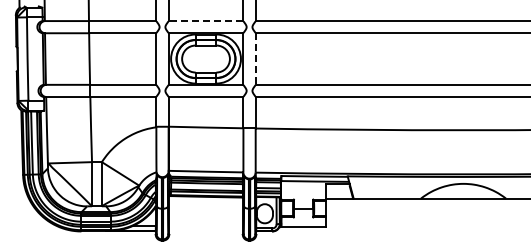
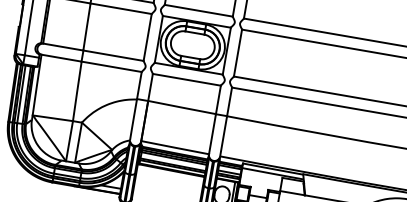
line: (205, 21) -> (198, 11), dashed -> solid
line: (255, 59) -> (237, 53), dashed -> solid

